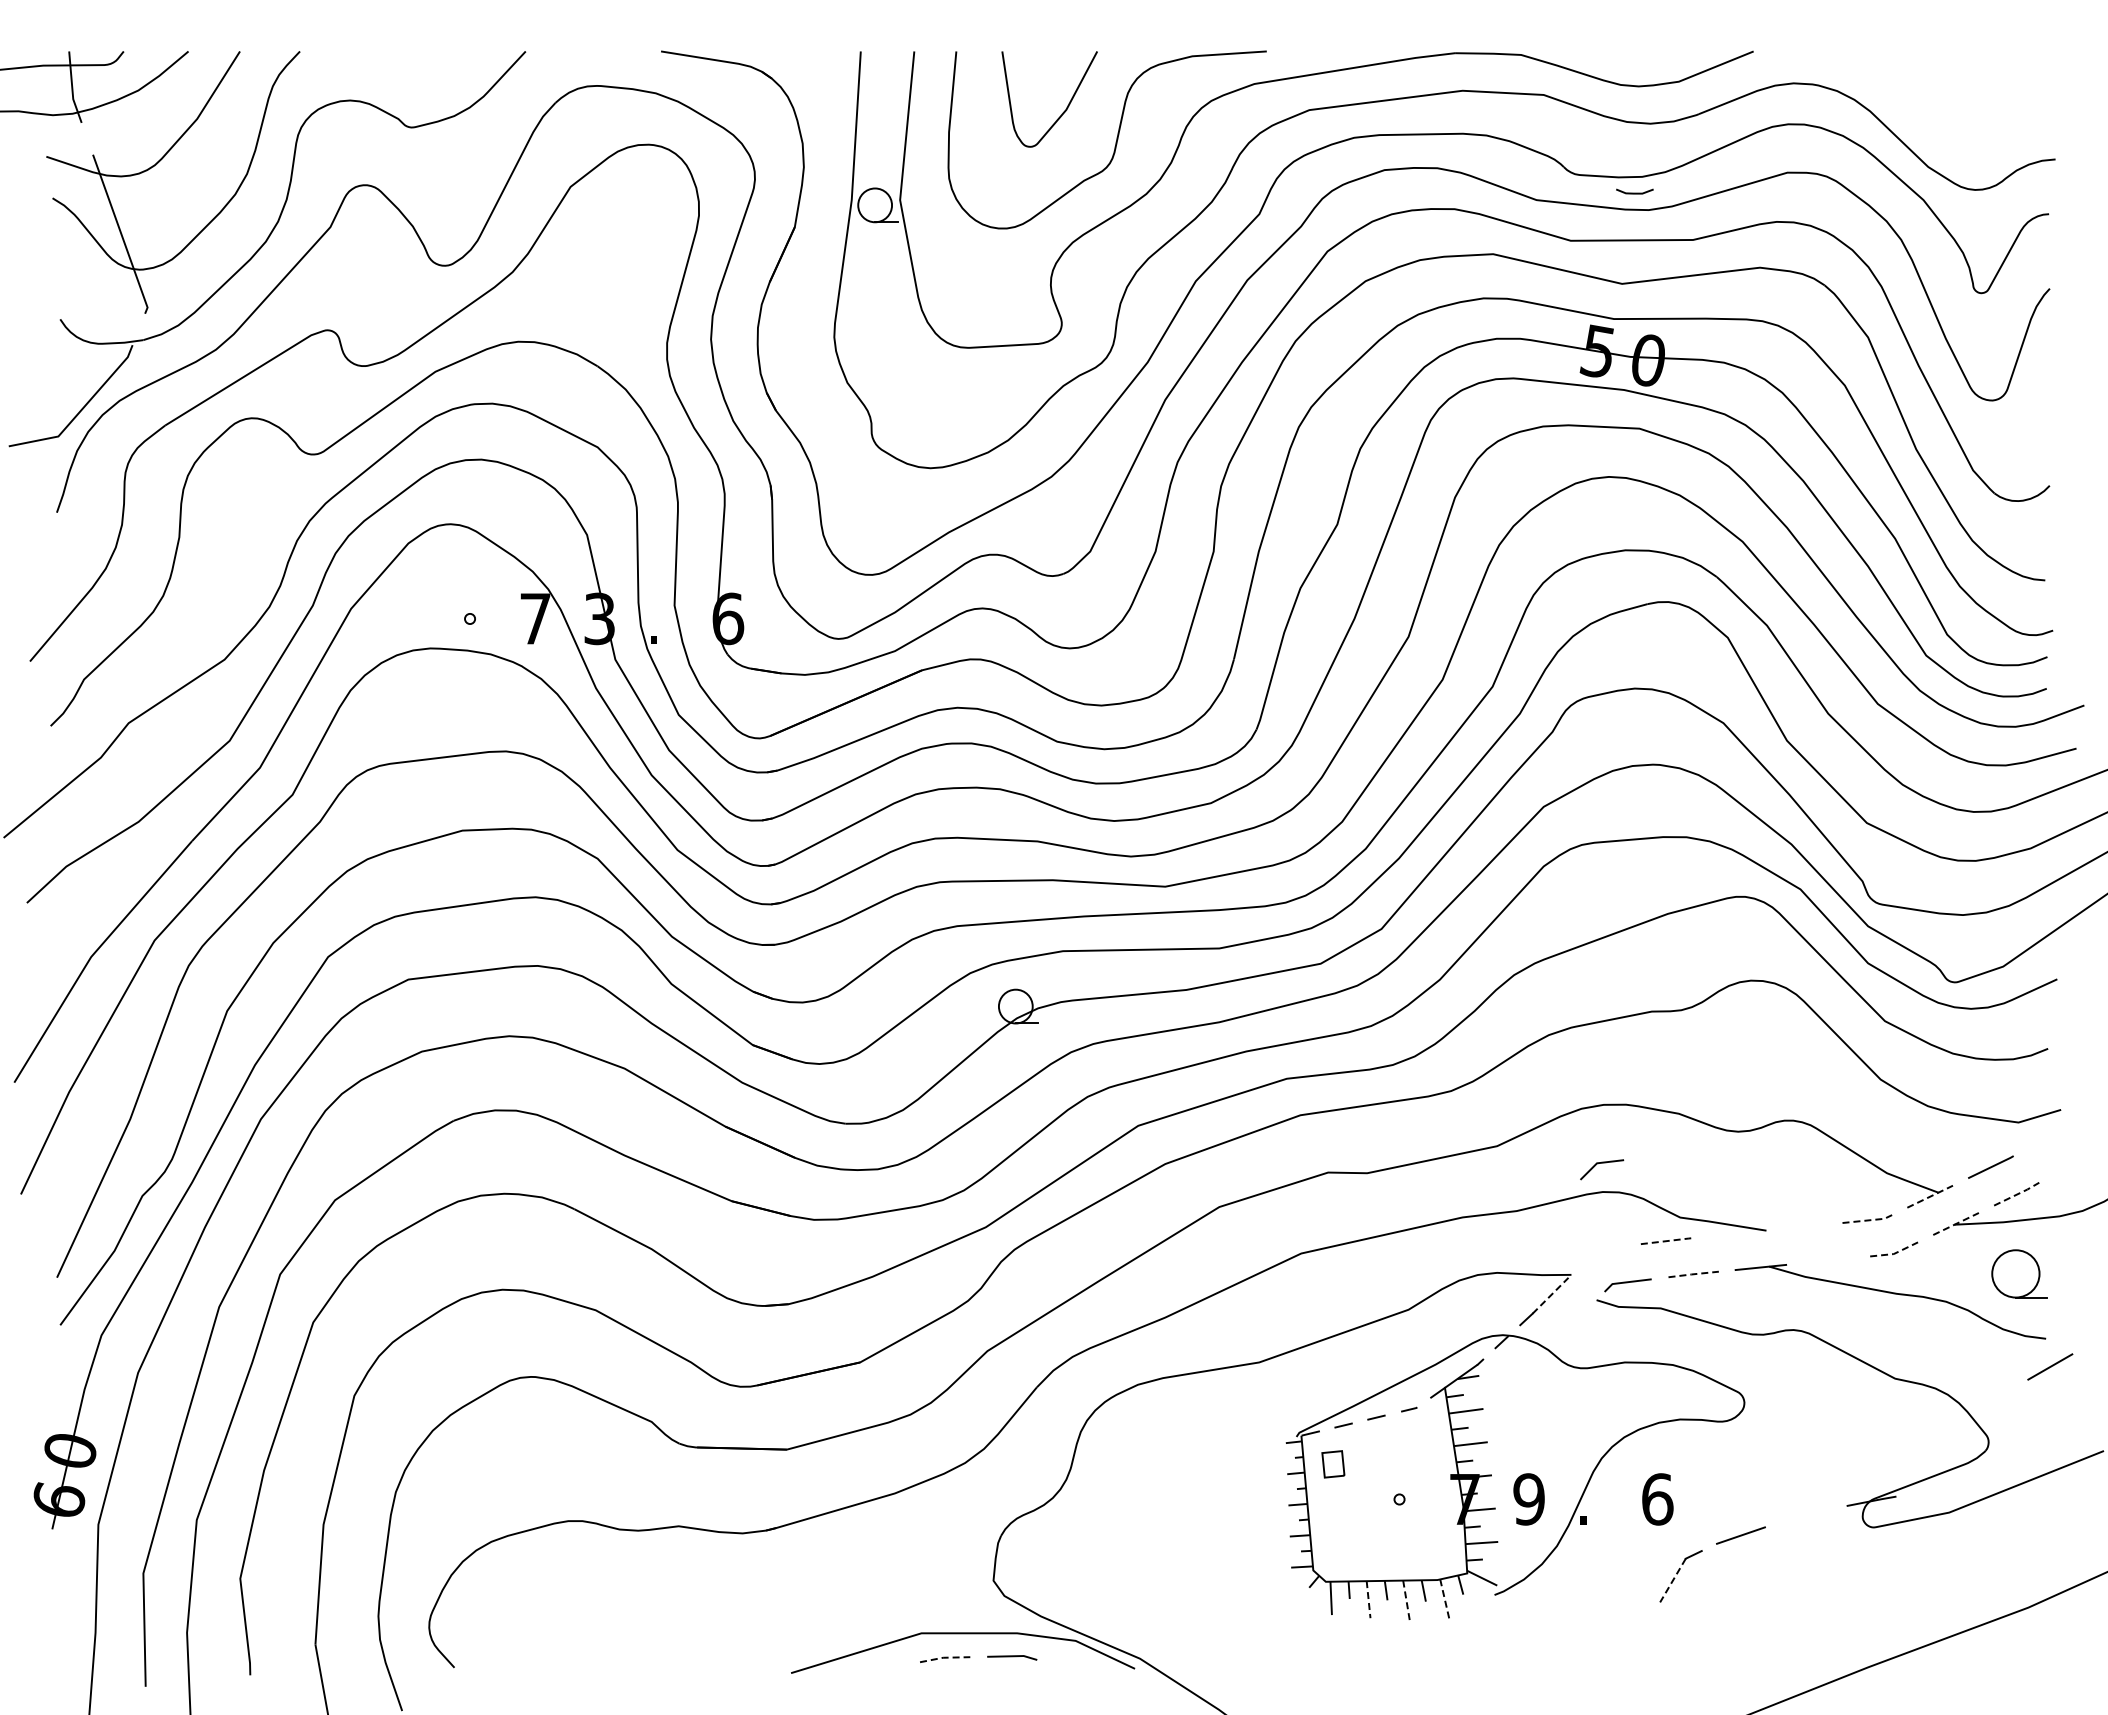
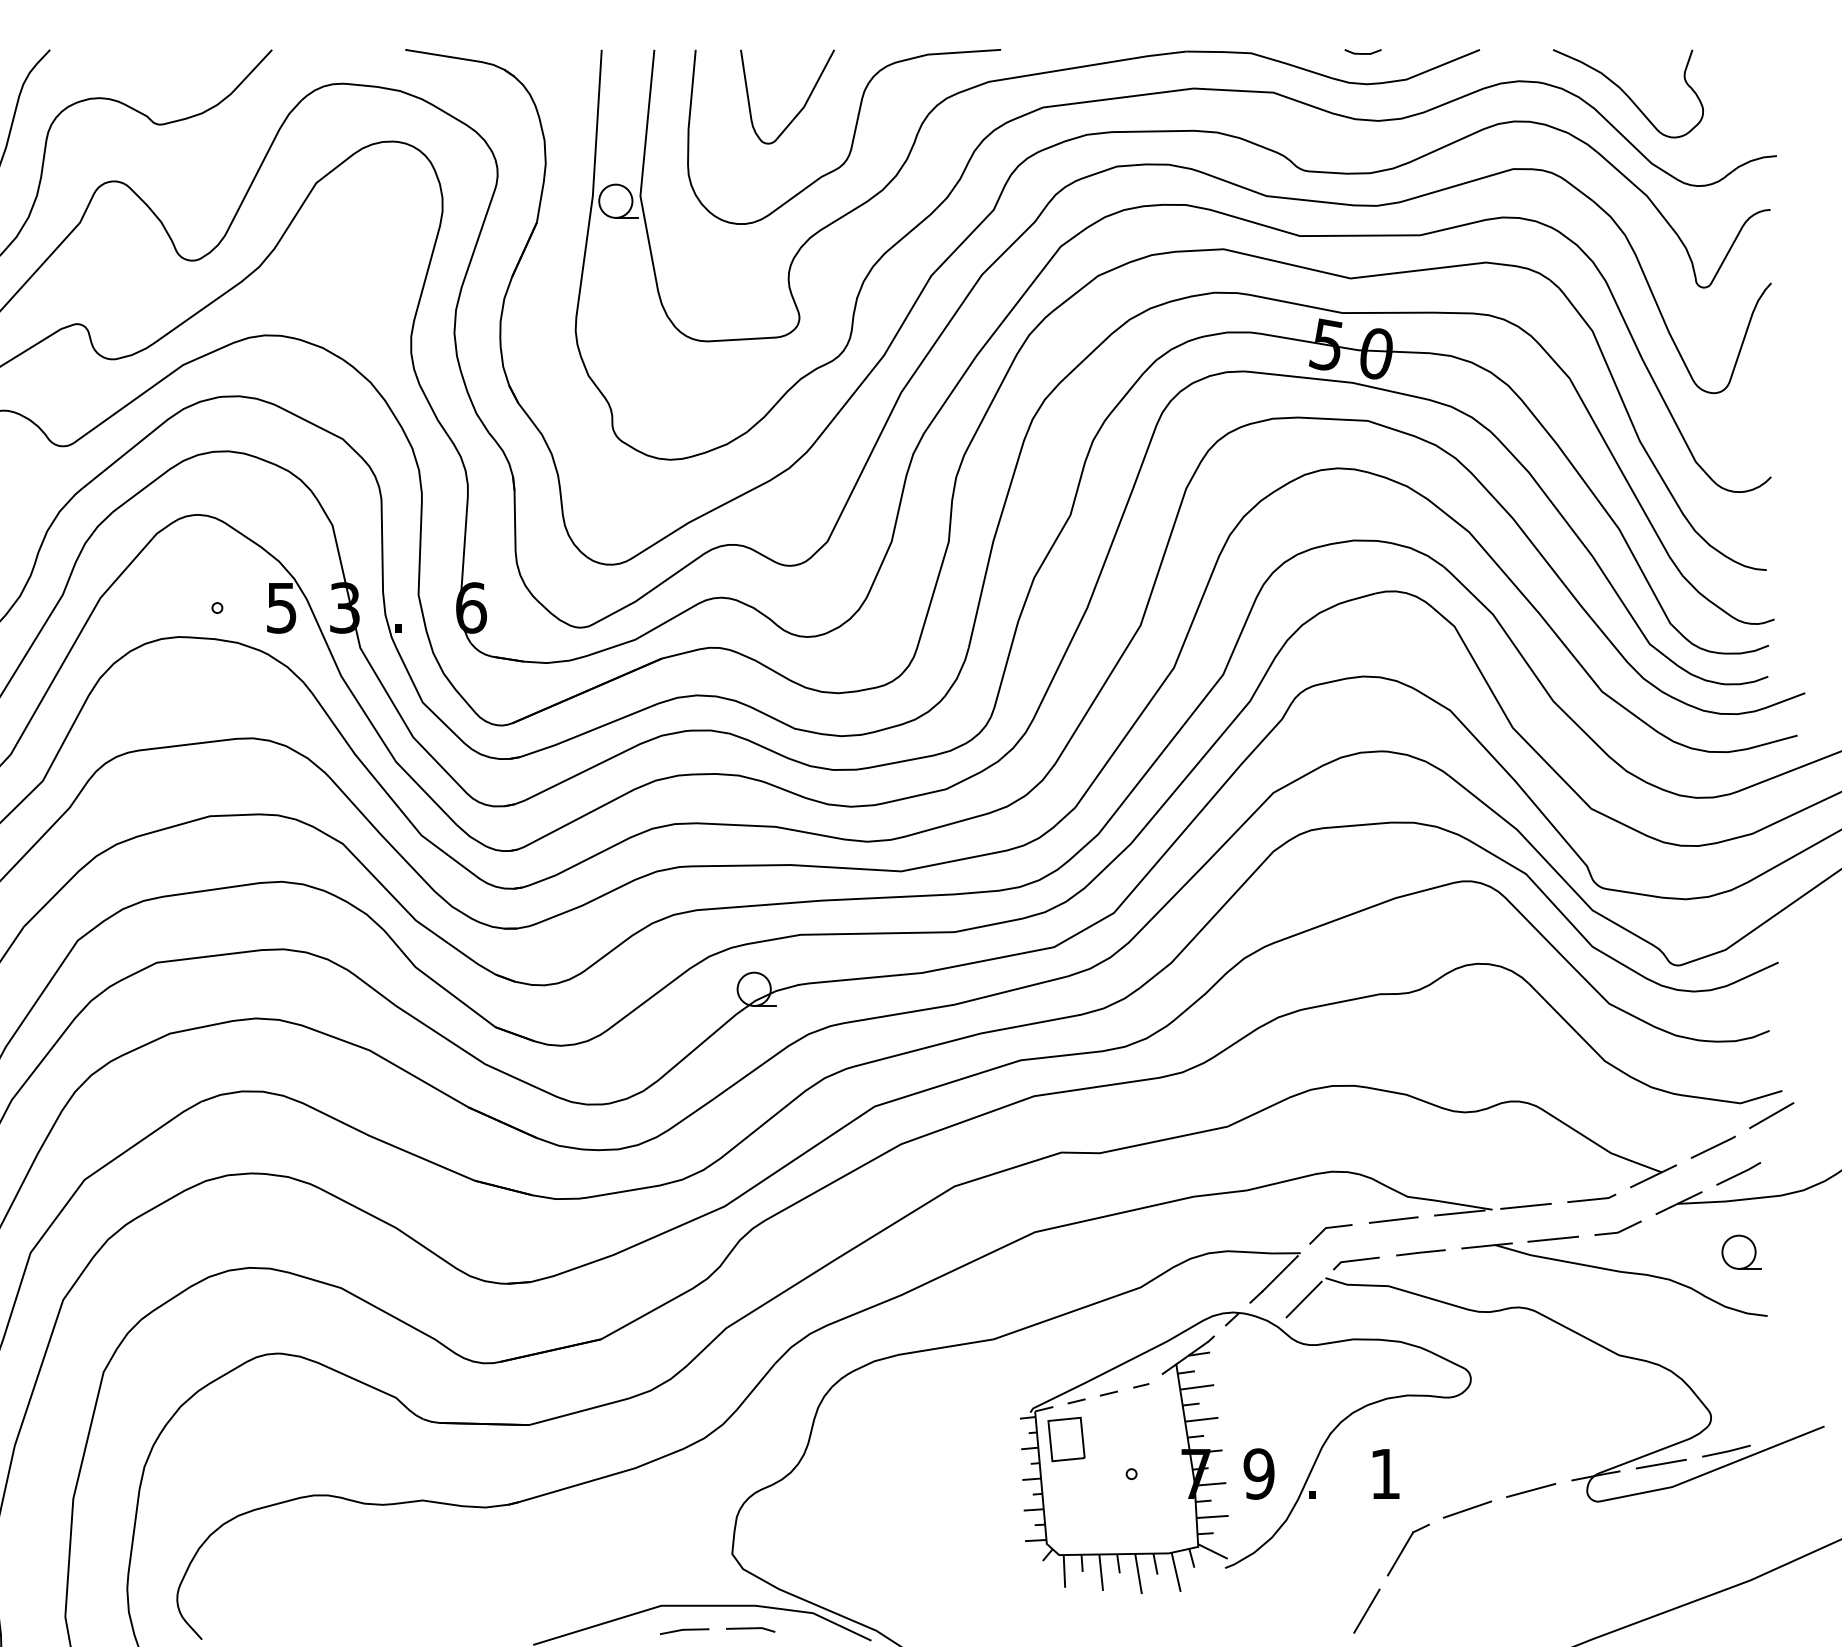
curve: (1903, 96) -> (1627, 94), added
line: (1634, 192) -> (1362, 52), moved
text: (535, 619) -> (281, 608), 7 -> 5
line: (1602, 1163) -> (1331, 1228), moved
line: (2017, 1194) -> (1739, 1174), dashed -> solid
line: (1930, 1196) -> (1653, 1176), dashed -> solid
line: (1868, 1220) -> (1592, 1199), dashed -> solid
line: (1956, 1223) -> (1679, 1202), dashed -> solid
line: (1800, 1226) -> (1526, 1205), added
line: (1733, 1233) -> (1460, 1212), added
line: (1667, 1241) -> (1395, 1220), dashed -> solid
line: (1894, 1253) -> (1618, 1232), dashed -> solid
line: (1827, 1260) -> (1552, 1239), added
part: (2019, 1273) -> (1741, 1251), size x0.71
line: (1693, 1274) -> (1420, 1252), dashed -> solid
line: (1550, 1295) -> (1280, 1273), dashed -> solid
line: (1574, 1321) -> (1303, 1299), added
line: (2050, 1366) -> (1771, 1115), moved
part: (1333, 1464) -> (1066, 1439), size x1.67
line: (2004, 1475) -> (1726, 1450), added
line: (1938, 1488) -> (1661, 1463), added
text: (1657, 1499) -> (1385, 1474), 6 -> 1
line: (1805, 1515) -> (1530, 1489), added
line: (1672, 1580) -> (1400, 1553), dashed -> solid
line: (1368, 1599) -> (1101, 1572), dashed -> solid
line: (1444, 1599) -> (1175, 1572), dashed -> solid
line: (1406, 1601) -> (1138, 1574), dashed -> solid
line: (1638, 1638) -> (1366, 1610), added
line: (945, 1657) -> (685, 1629), dashed -> solid

